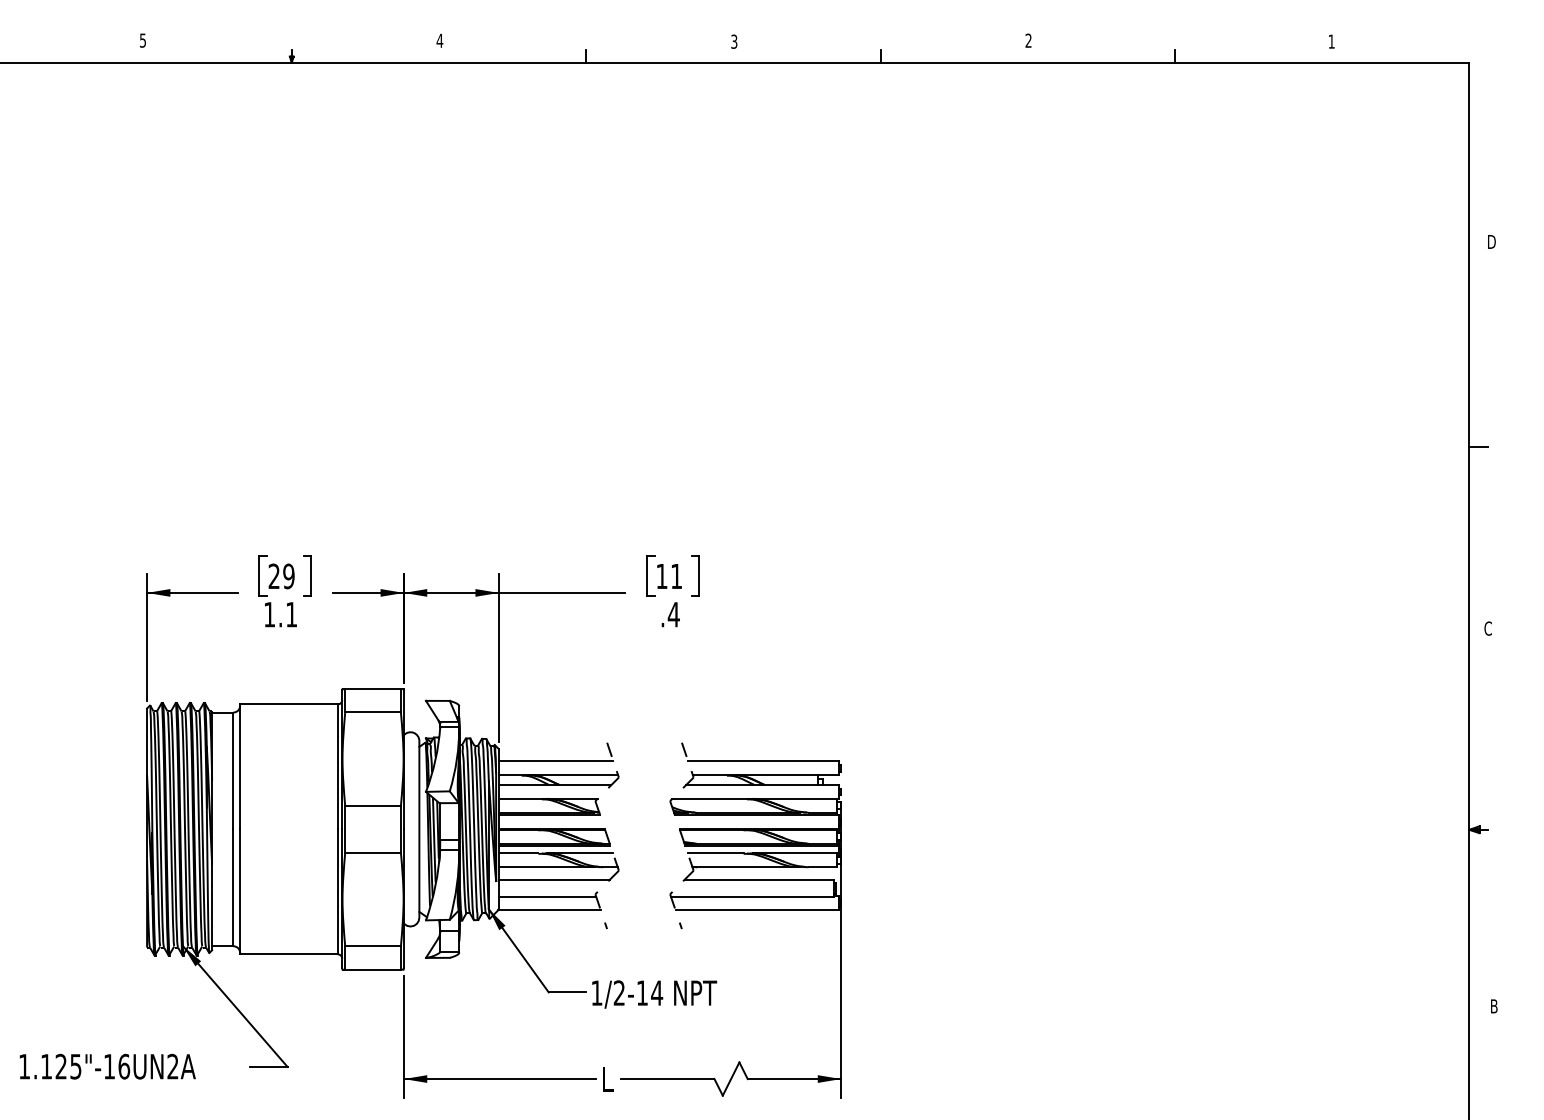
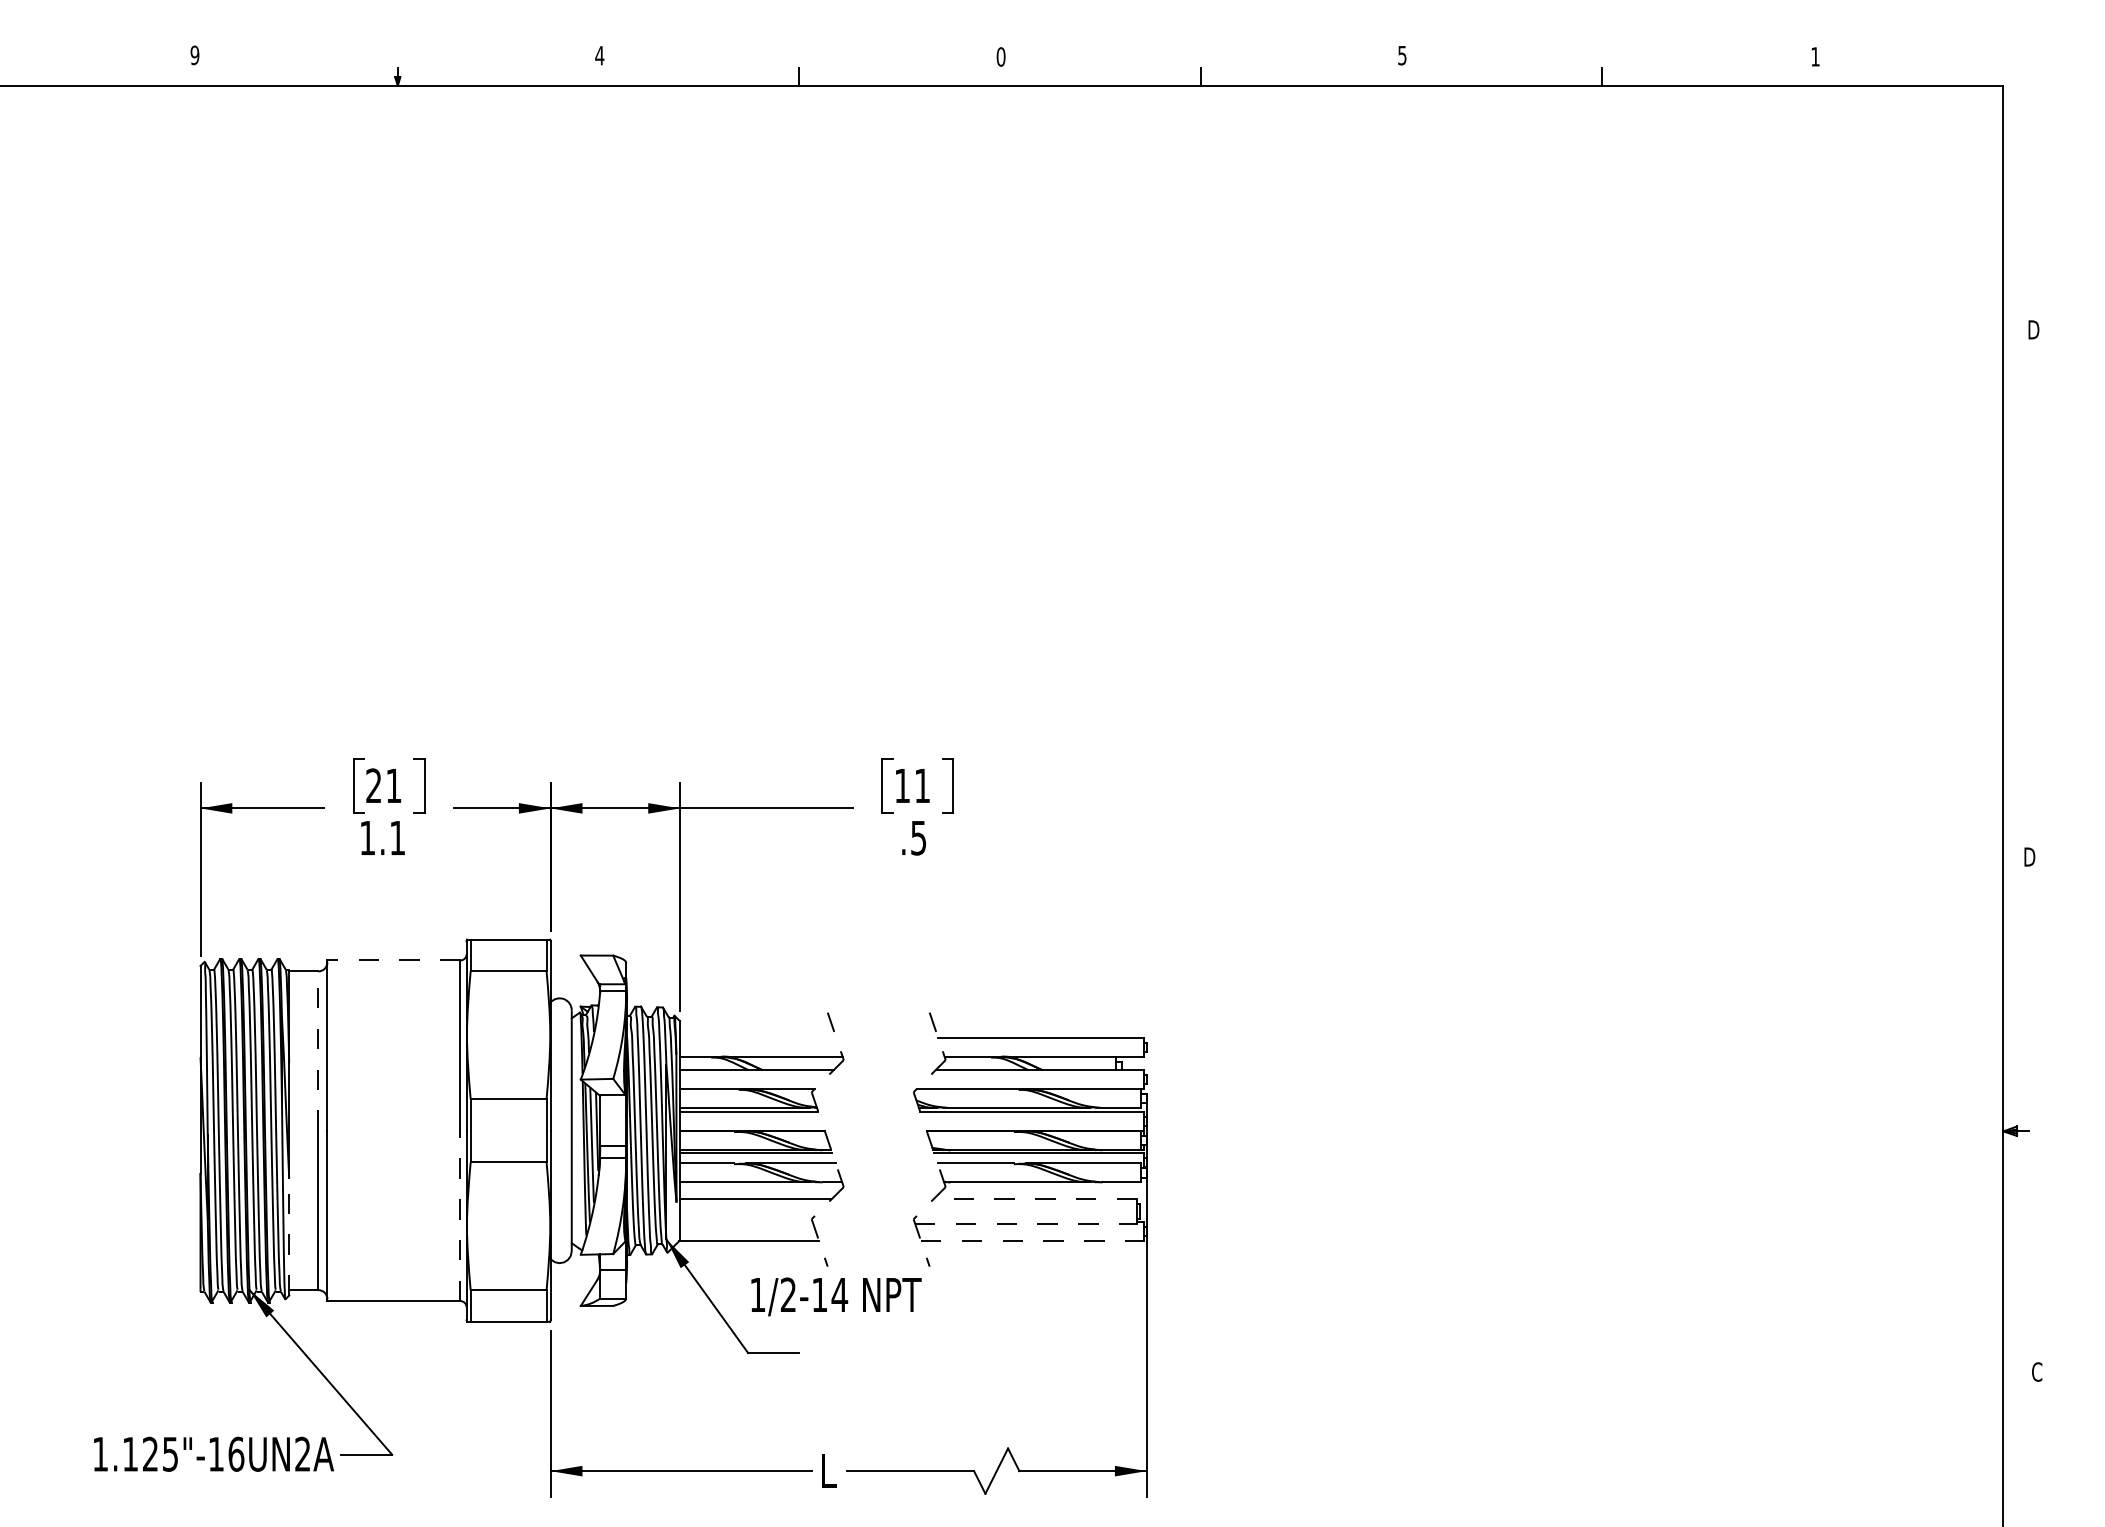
text: (142, 39) -> (194, 54), 5 -> 9
text: (1028, 40) -> (1402, 55), 2 -> 5
text: (733, 41) -> (1000, 56), 3 -> 0
line: (1478, 446) -> (2015, 608), removed
text: (288, 576) -> (393, 785), 29 -> 21
text: (673, 615) -> (918, 838), .4 -> .5
text: (1488, 628) -> (2029, 856), C -> D
line: (288, 704) -> (393, 960), solid -> dashed
line: (556, 761) -> (758, 1038), removed
line: (233, 771) -> (318, 1051), solid -> dashed
line: (759, 879) -> (1035, 1199), solid -> dashed
line: (337, 891) -> (460, 1215), solid -> dashed
line: (547, 897) -> (746, 1223), removed
line: (752, 897) -> (1026, 1223), solid -> dashed
line: (212, 906) -> (289, 1236), solid -> dashed
line: (757, 910) -> (1032, 1241), solid -> dashed
text: (654, 994) -> (836, 1296), moved
text: (1494, 1005) -> (2037, 1371), B -> C
text: (107, 1066) -> (213, 1453), moved

